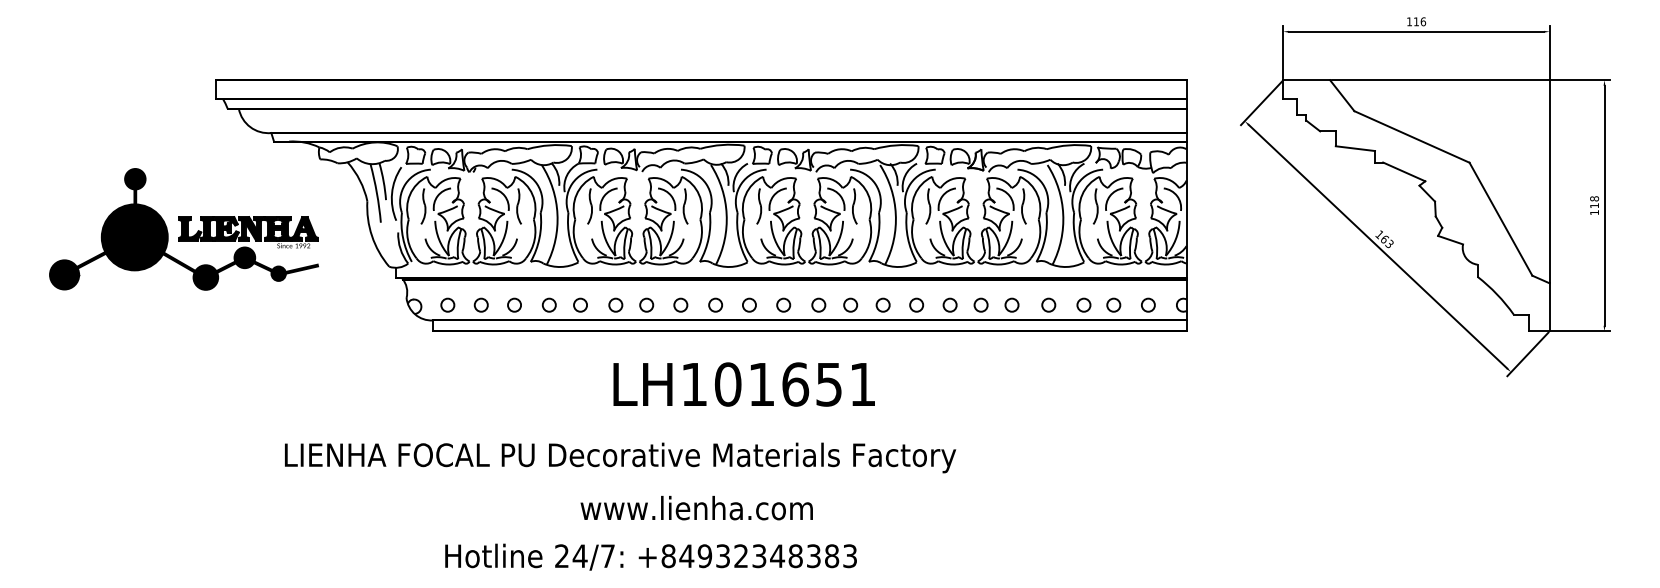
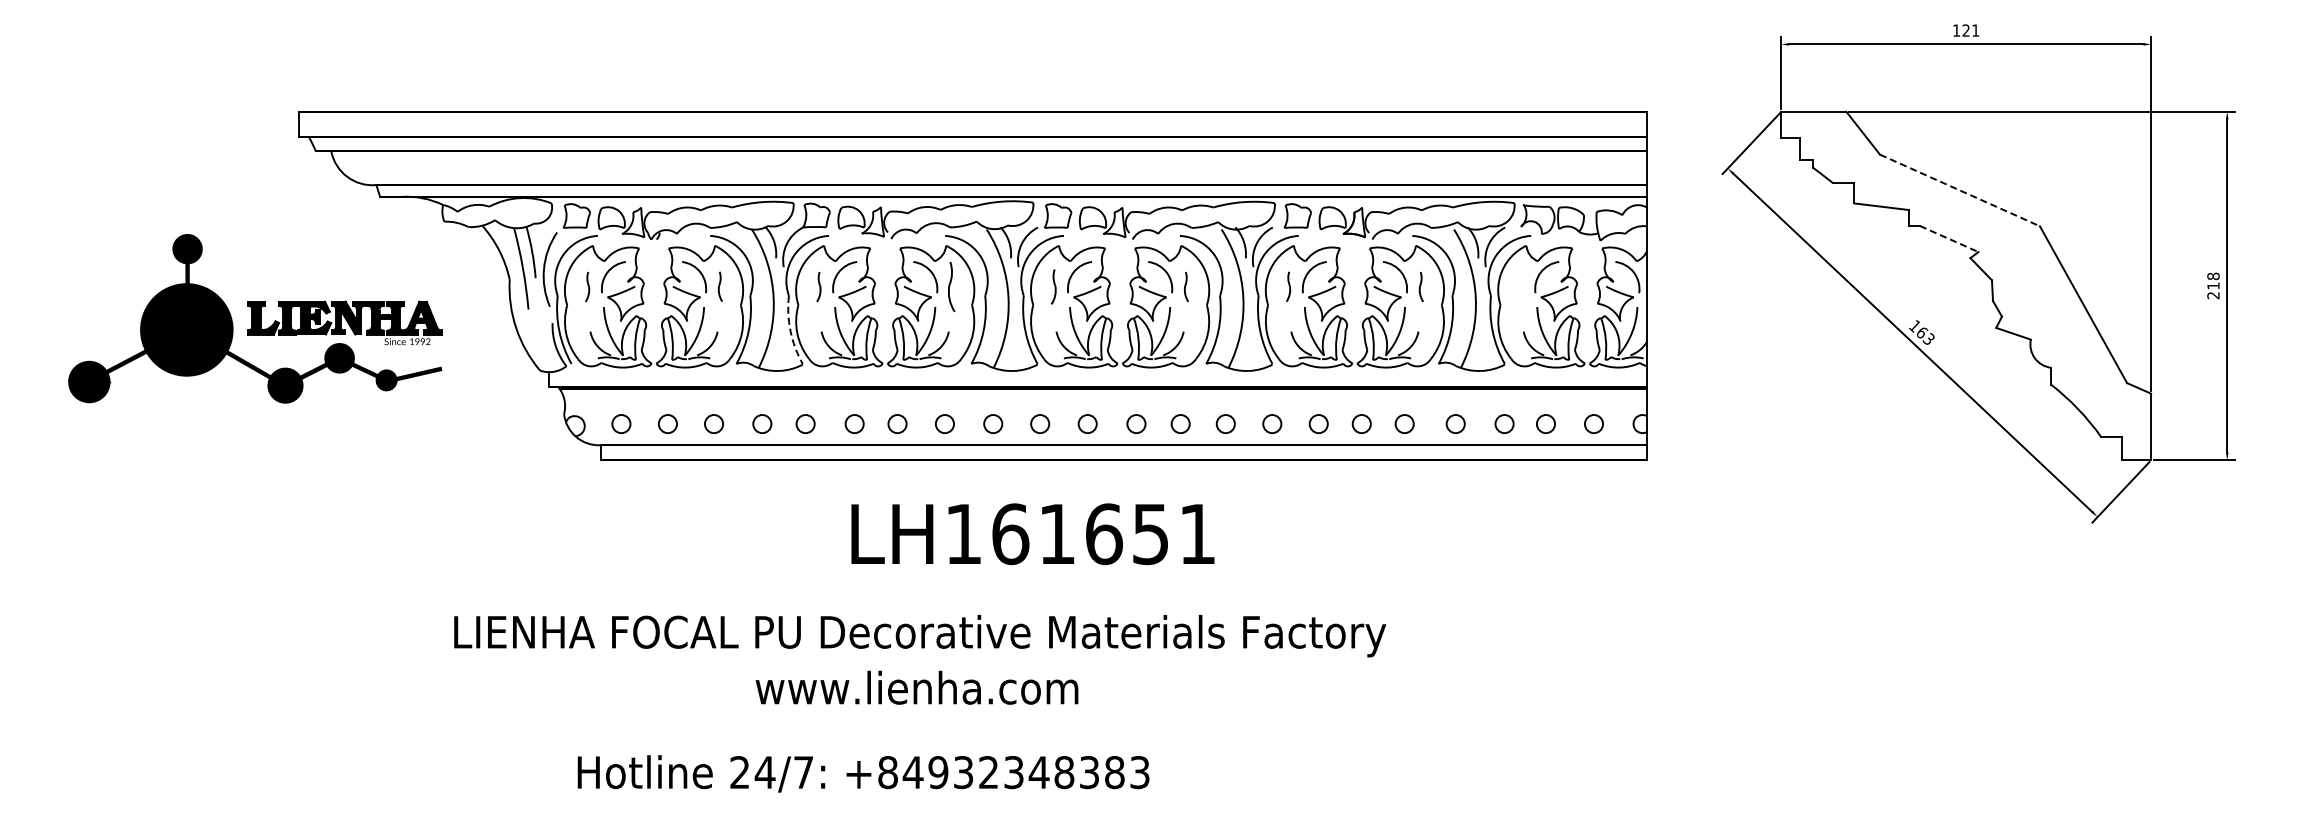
text: (1419, 21) -> (1970, 30), 116 -> 121
line: (1411, 136) -> (1959, 190), solid -> dashed
line: (1404, 172) -> (1949, 239), solid -> dashed
part: (423, 206) -> (587, 286), size x0.6
part: (519, 206) -> (720, 286), size x0.6
part: (589, 206) -> (818, 286), size x0.6
part: (759, 206) -> (1053, 286), size x0.7
part: (854, 206) -> (1186, 286), size x0.6
part: (928, 206) -> (1288, 286), size x0.6
part: (1024, 206) -> (1421, 286), size x0.6
part: (1095, 206) -> (1520, 286), removed
text: (1594, 212) -> (2213, 295), 118 -> 218
arc: (569, 237) -> (790, 330), solid -> dashed
text: (728, 384) -> (1010, 533), LH101651 -> LH161651
text: (620, 458) -> (920, 636), moved
text: (696, 507) -> (916, 687), moved
text: (651, 556) -> (863, 773), moved

